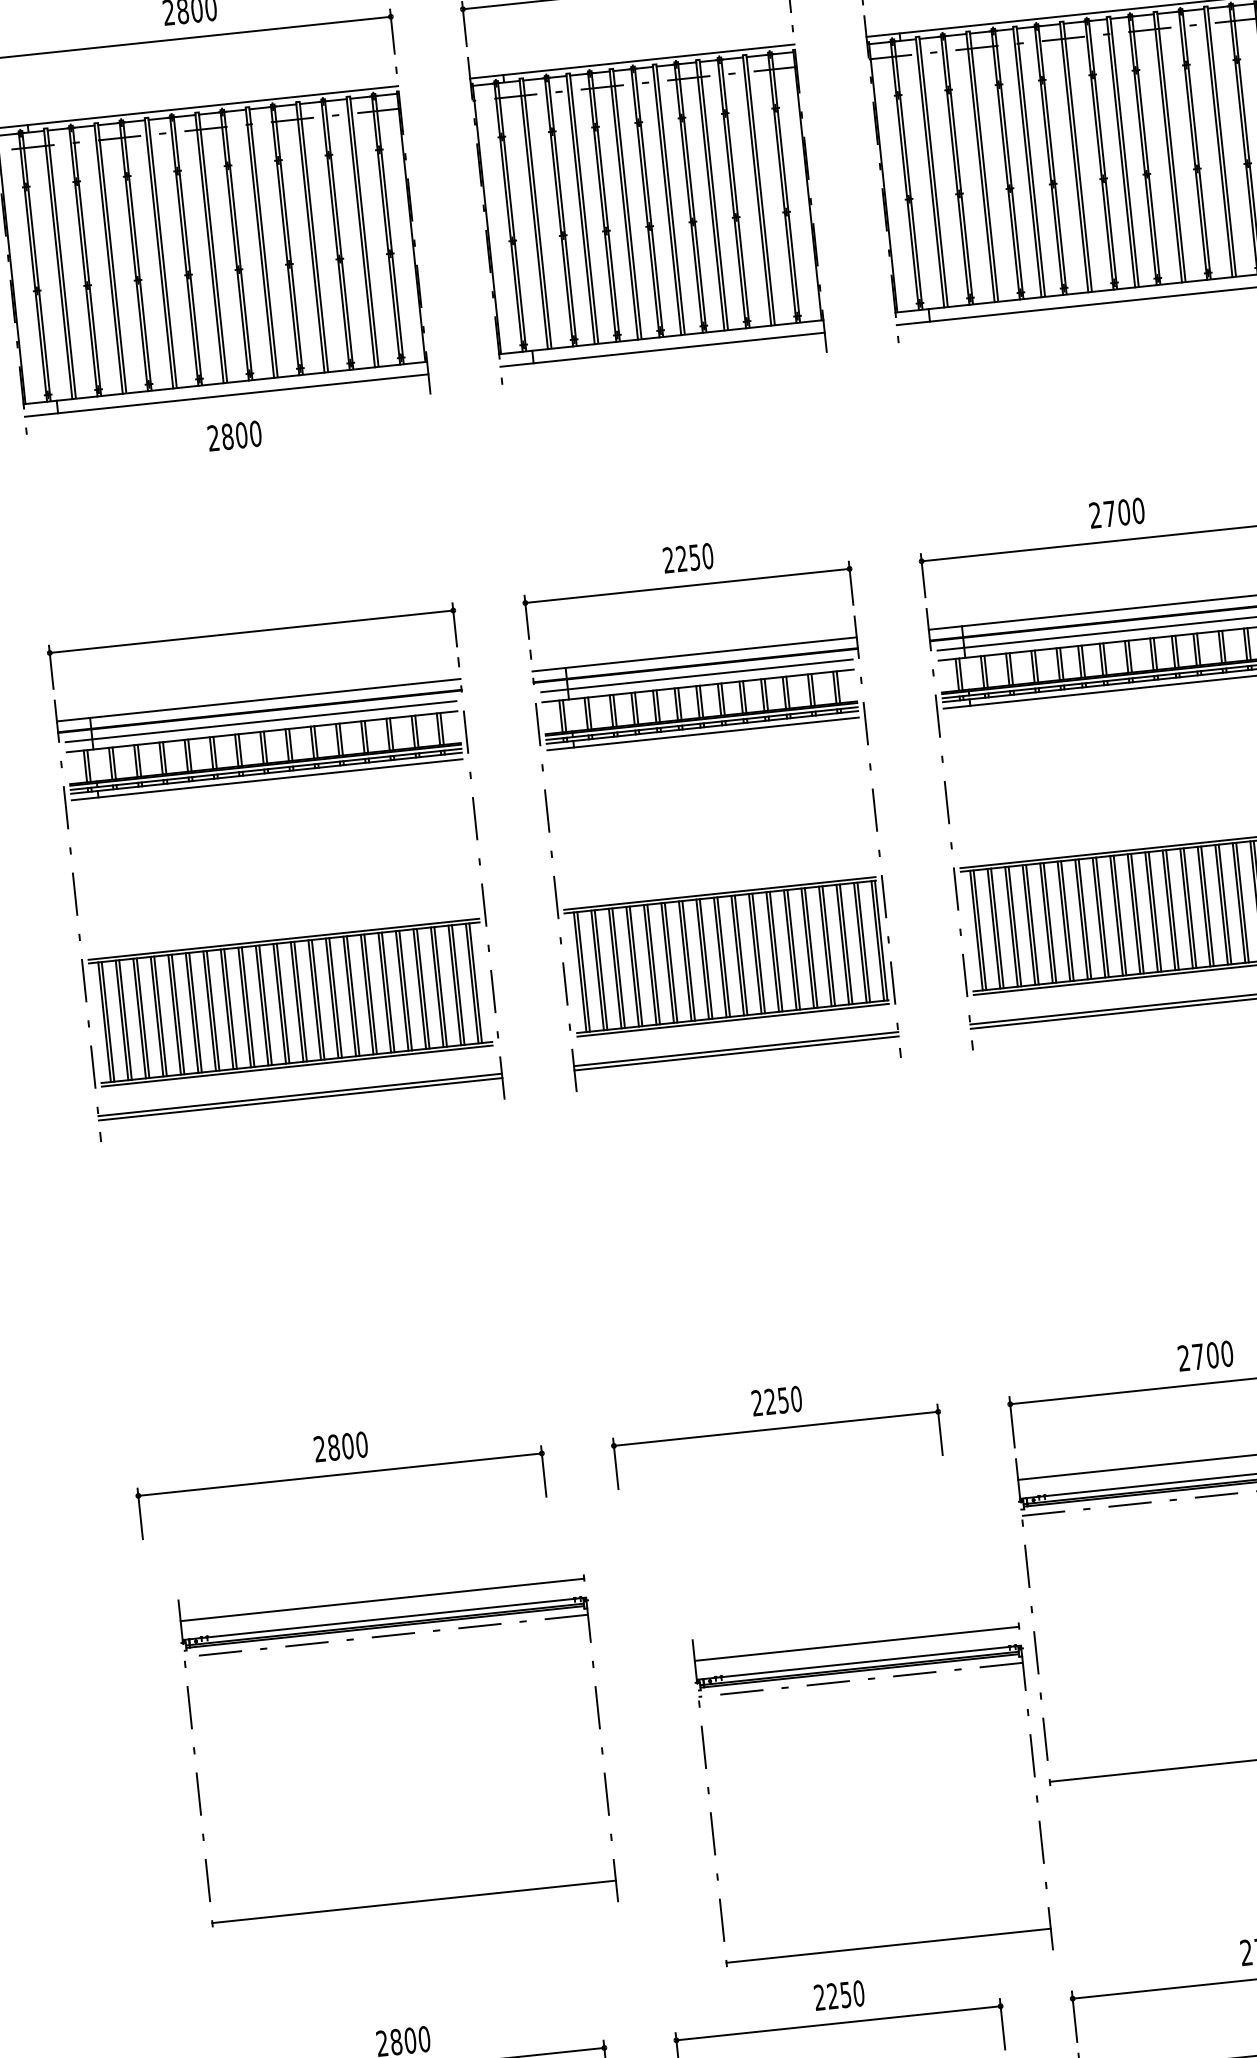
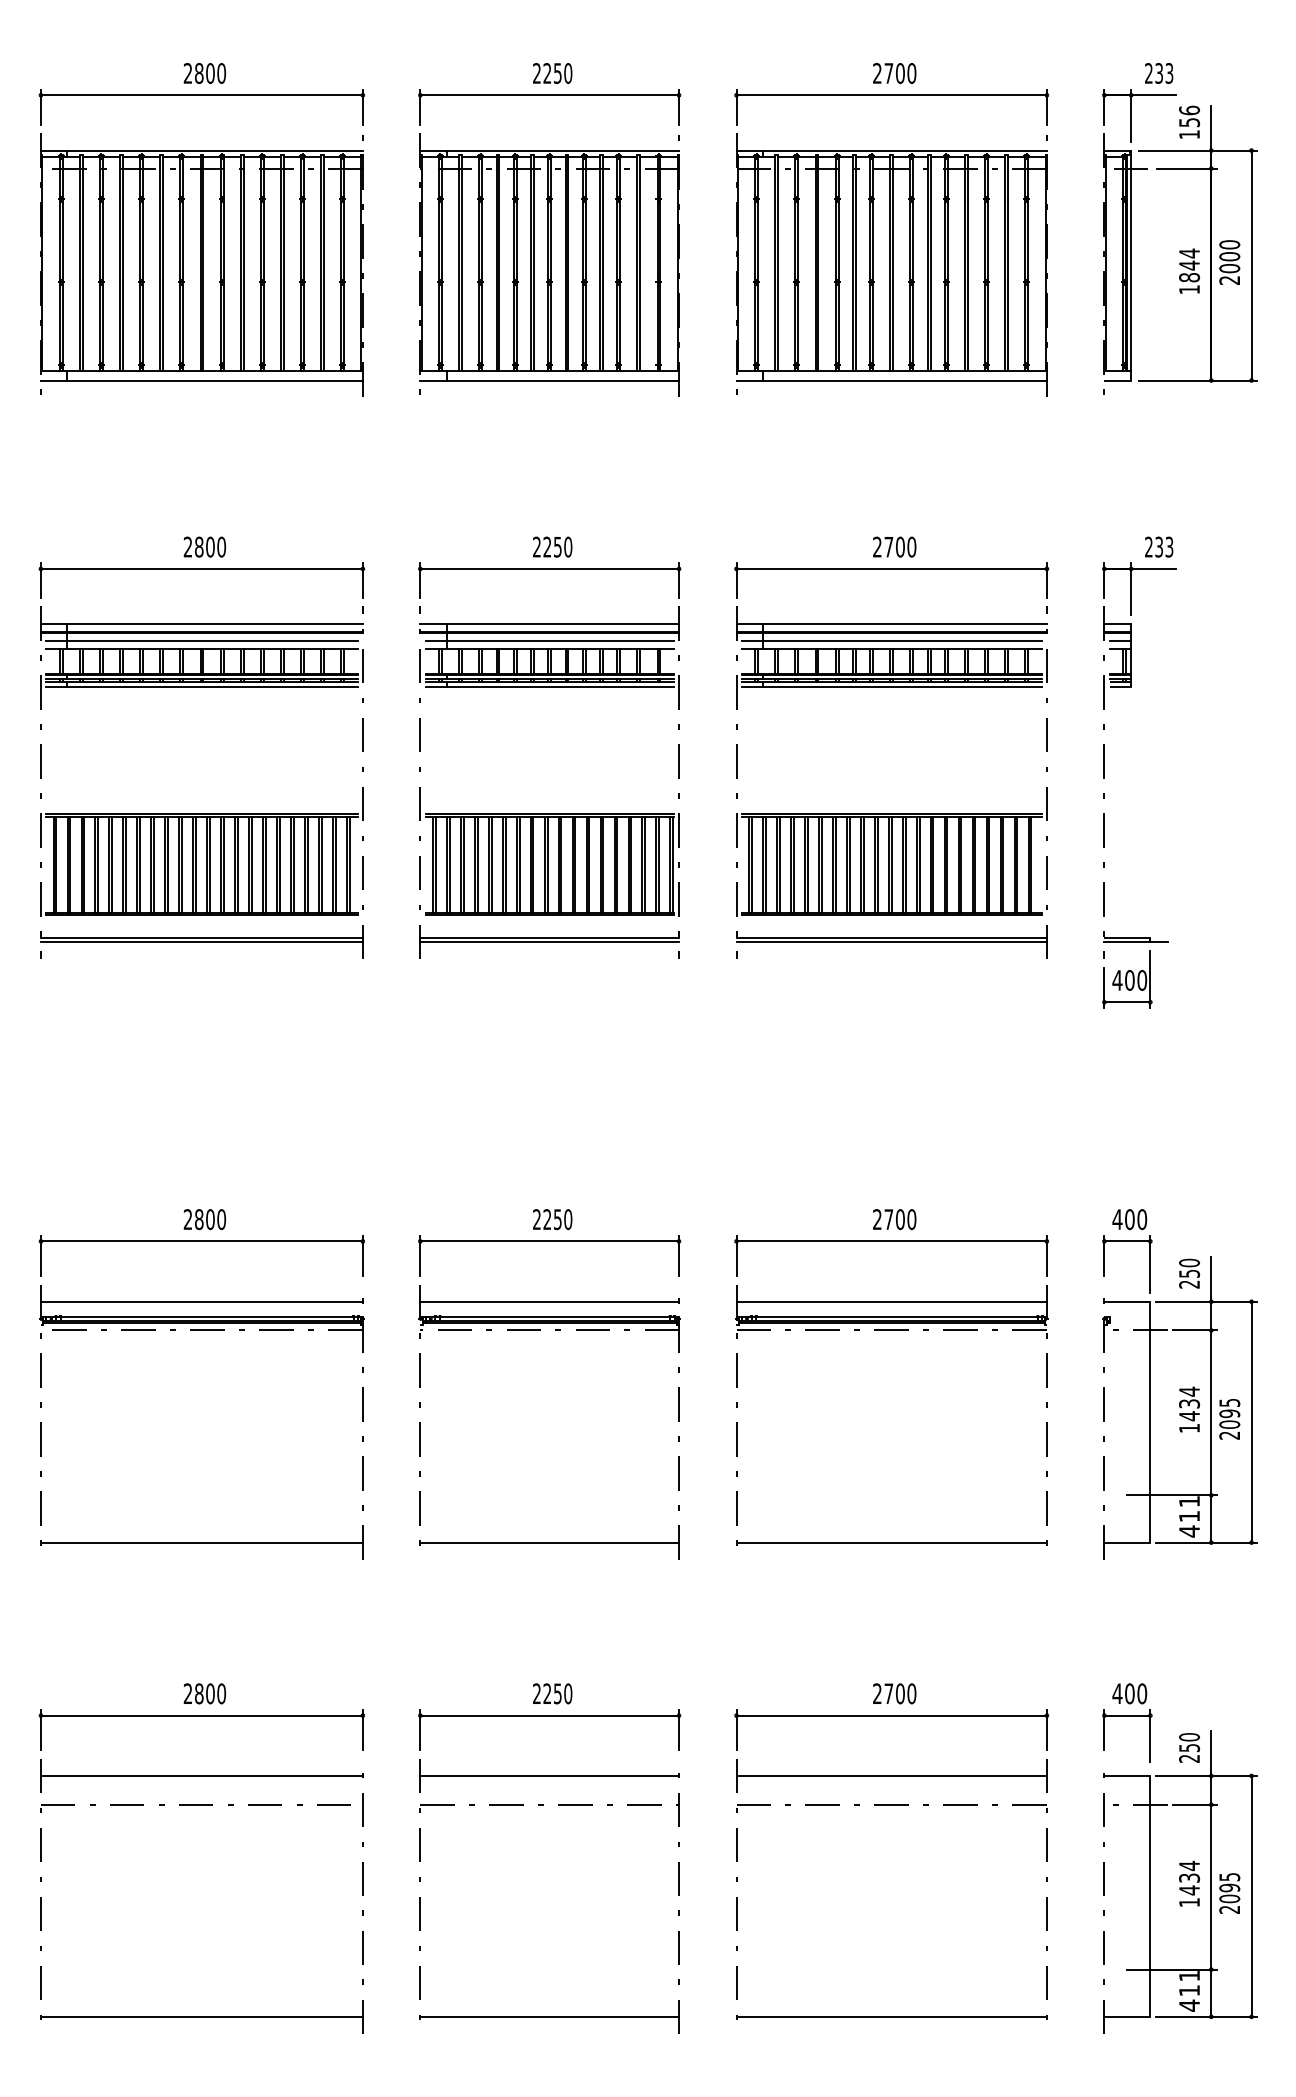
text: (234, 435) -> (204, 546), moved
part: (385, 1636) -> (201, 1330), moved
part: (868, 1679) -> (555, 1330), moved

